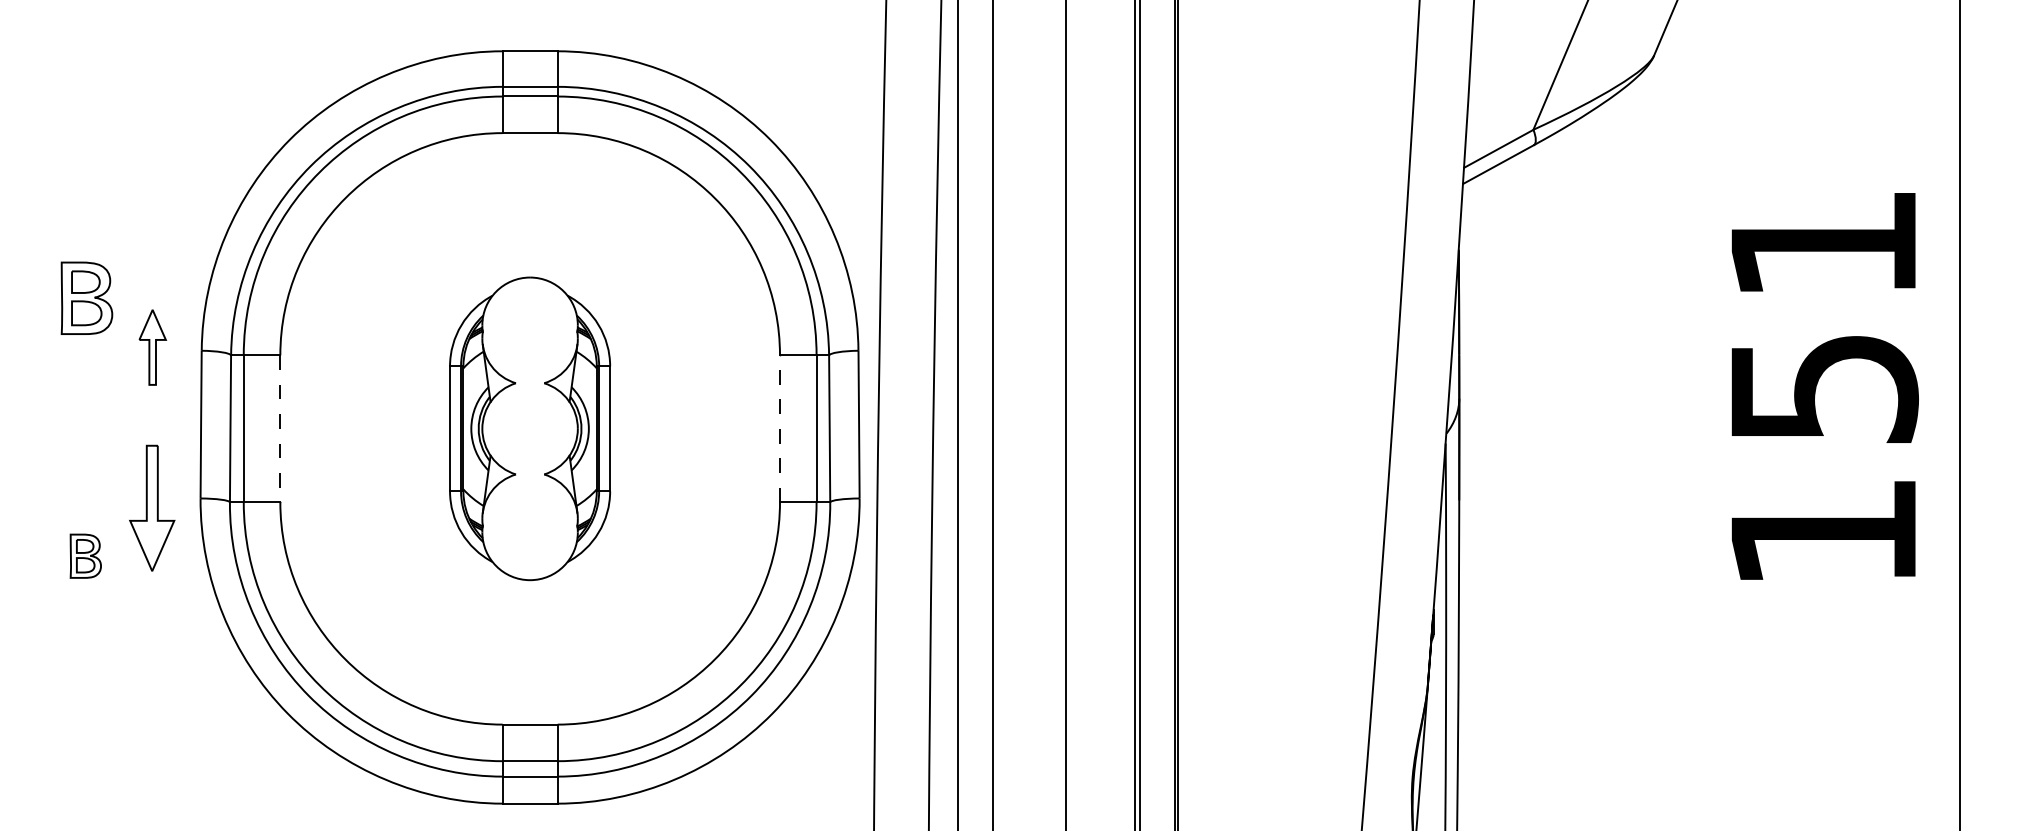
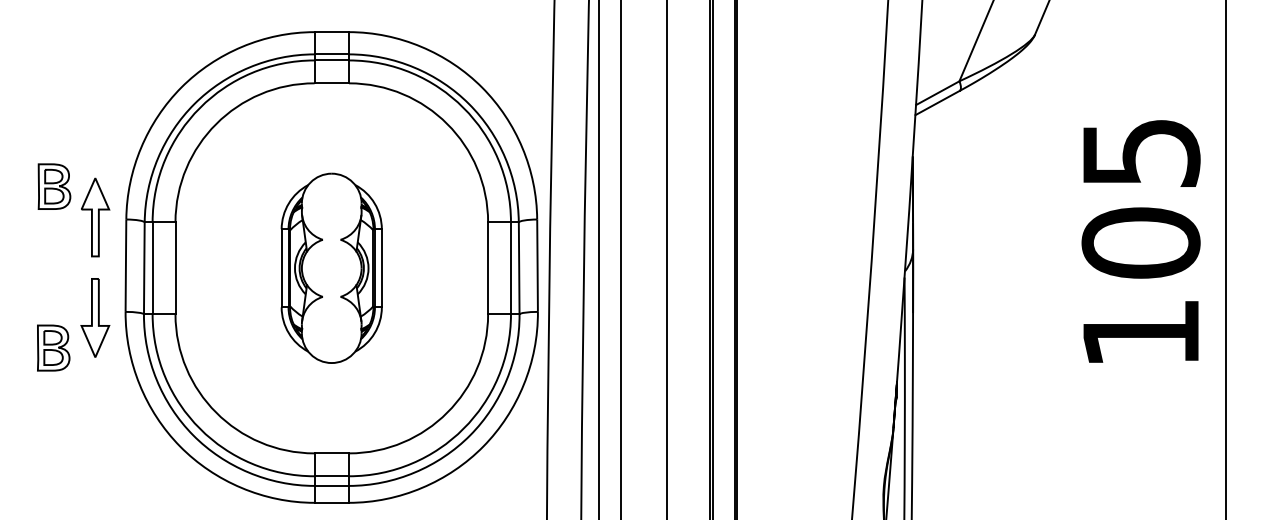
text: (1822, 318) -> (1140, 199), 151 -> 105
part: (152, 347) -> (95, 217), size x1.67
line: (280, 429) -> (175, 268), dashed -> solid
line: (780, 429) -> (488, 268), dashed -> solid
part: (85, 555) -> (53, 347), size x1.67

